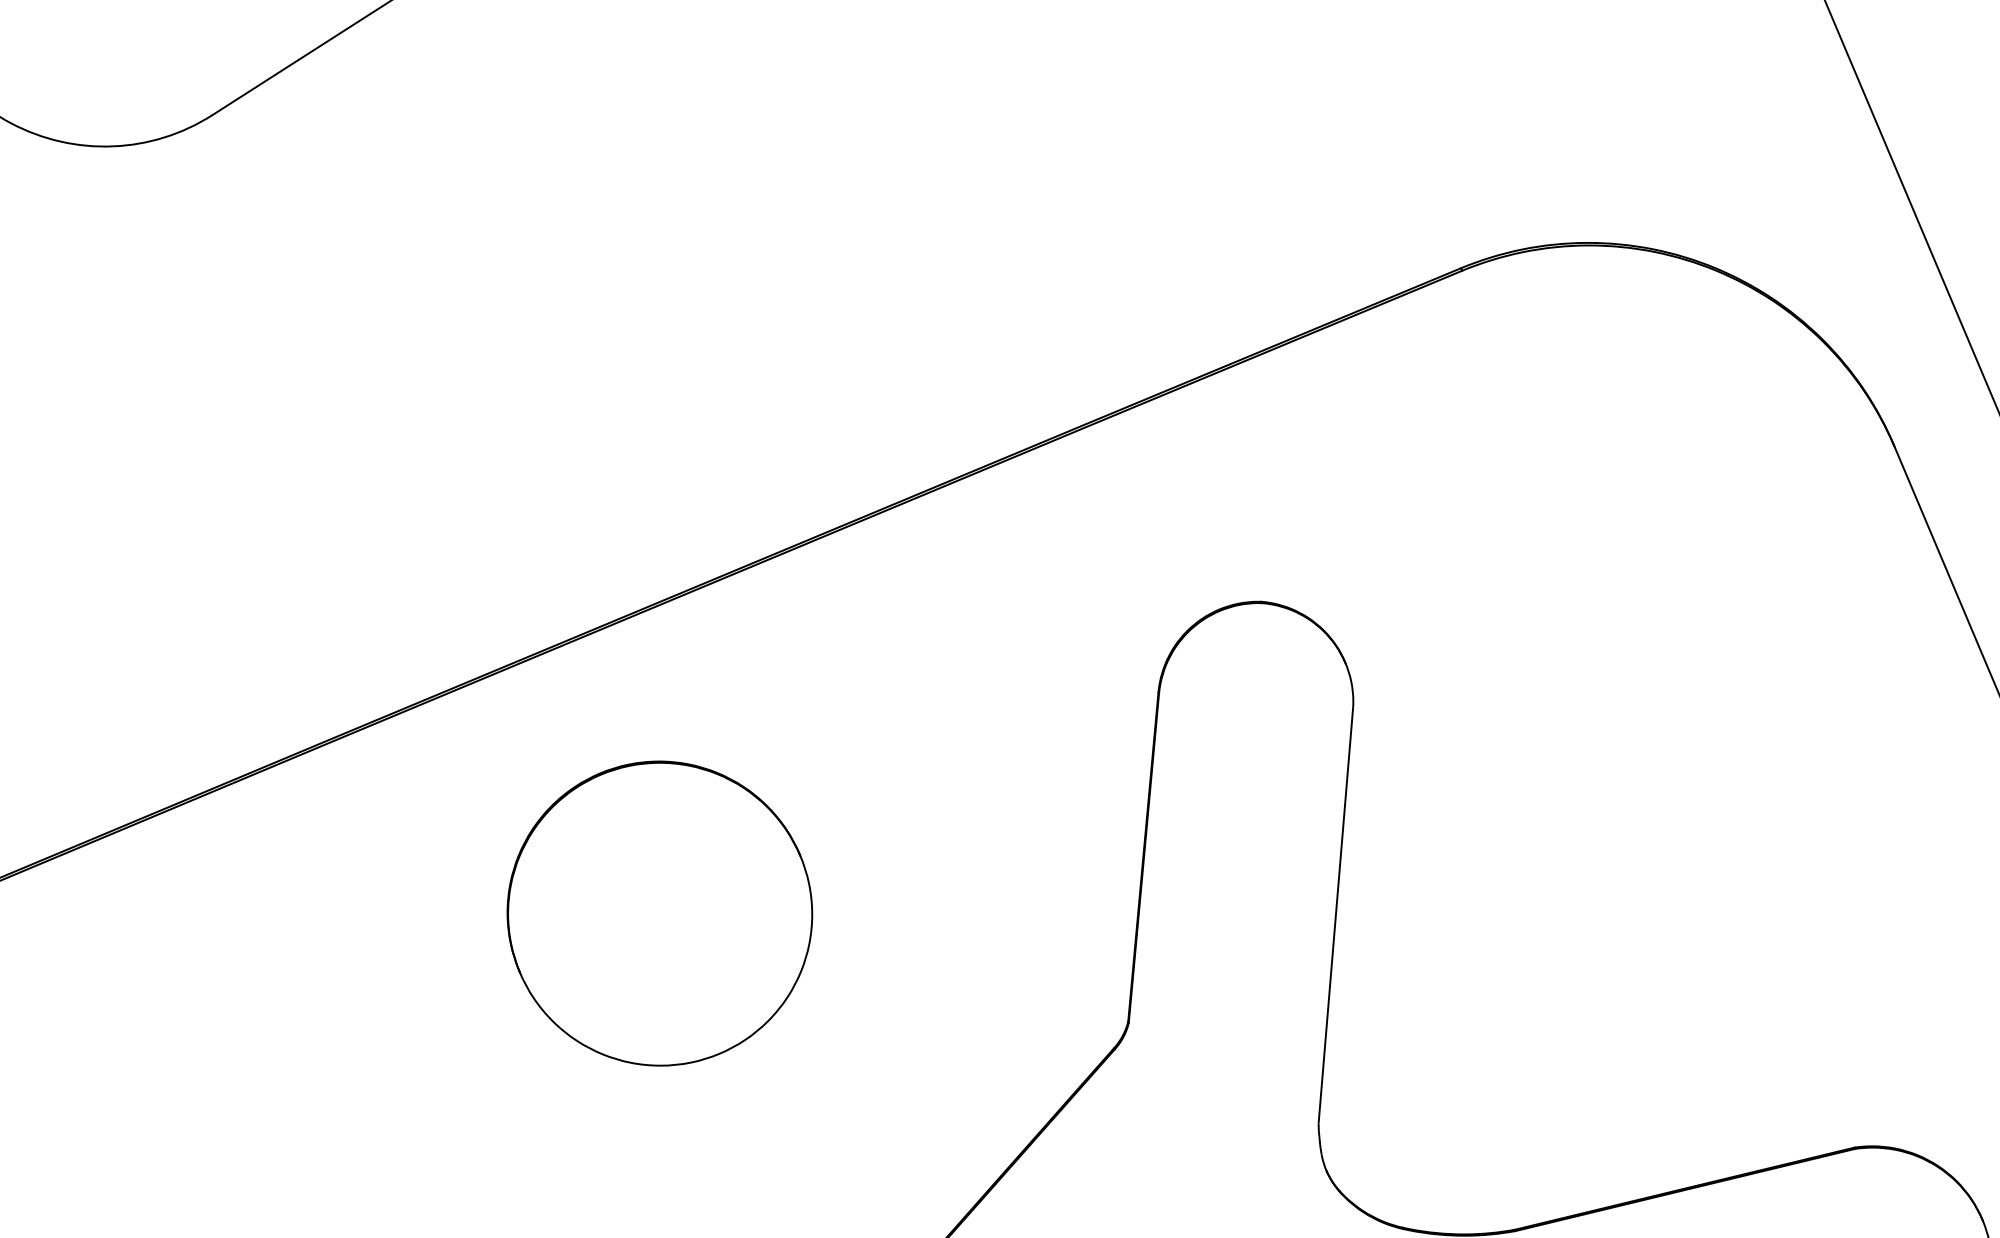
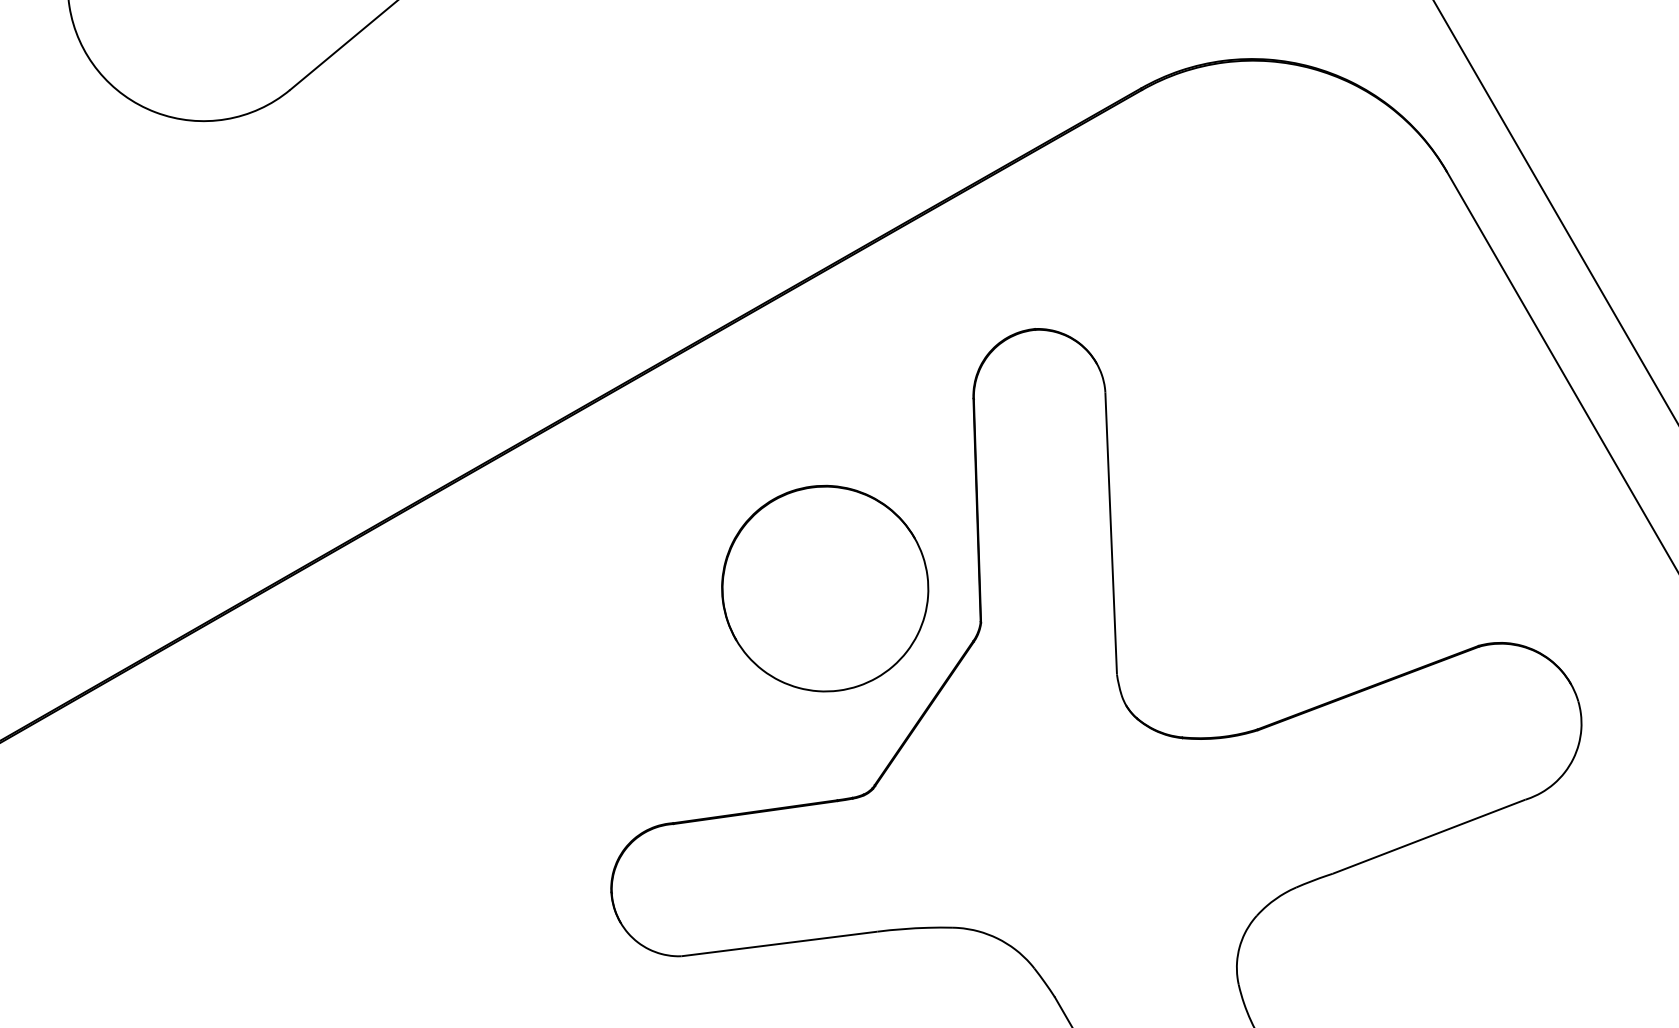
part: (660, 913) -> (825, 588), moved

